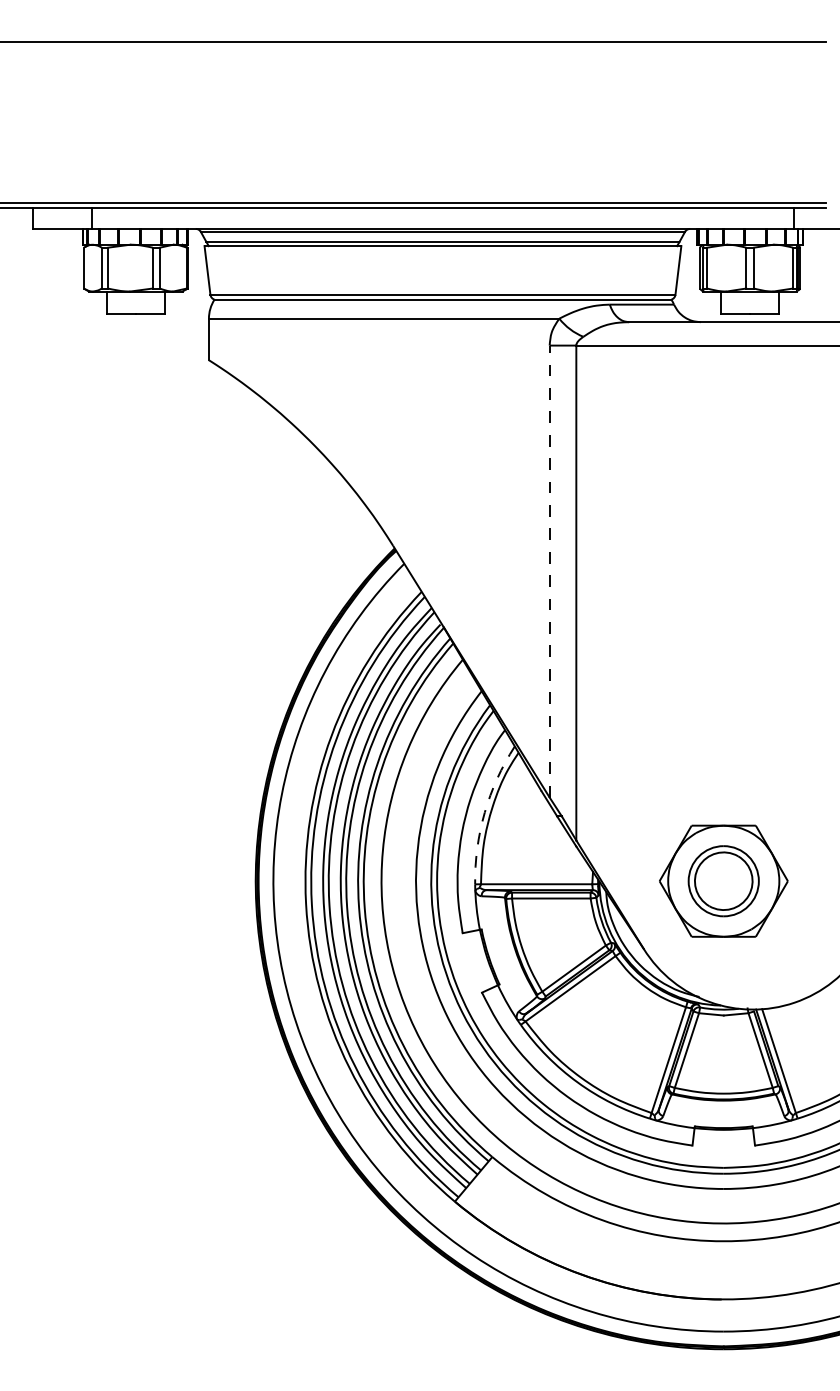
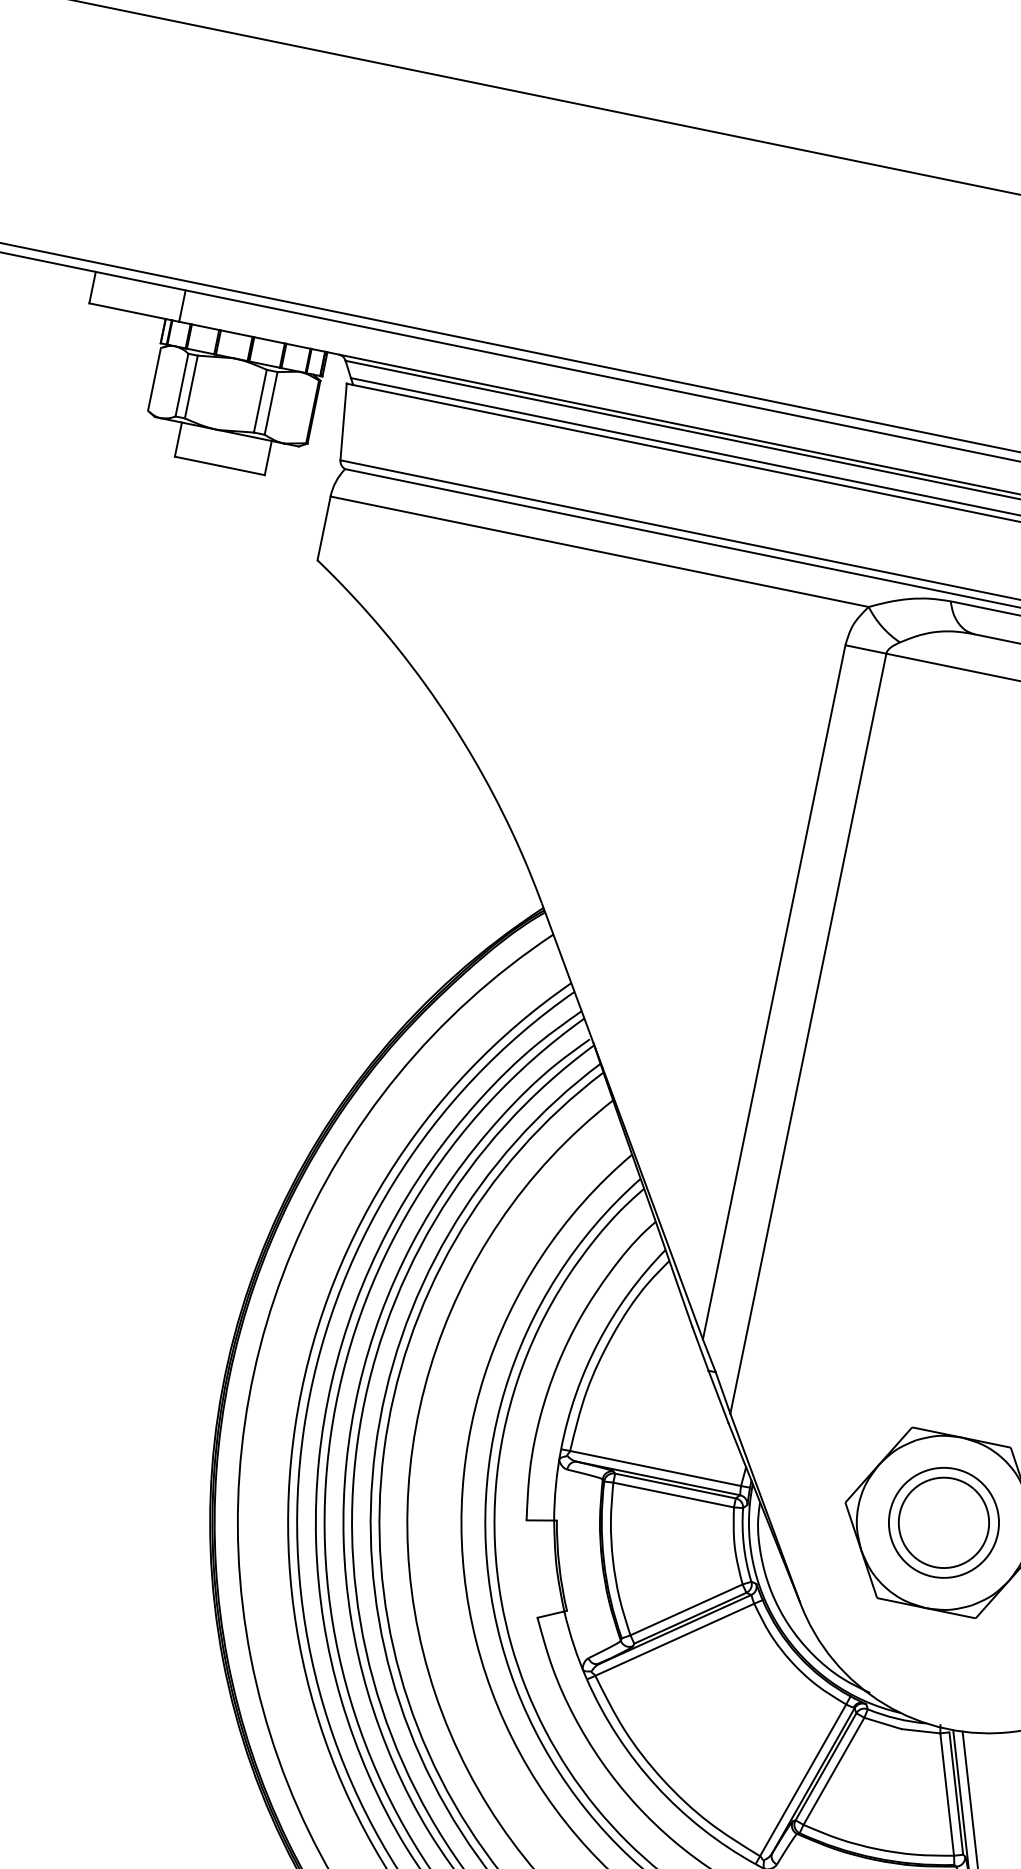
line: (549, 571) -> (773, 992), dashed -> solid
arc: (484, 812) -> (598, 1341), dashed -> solid

